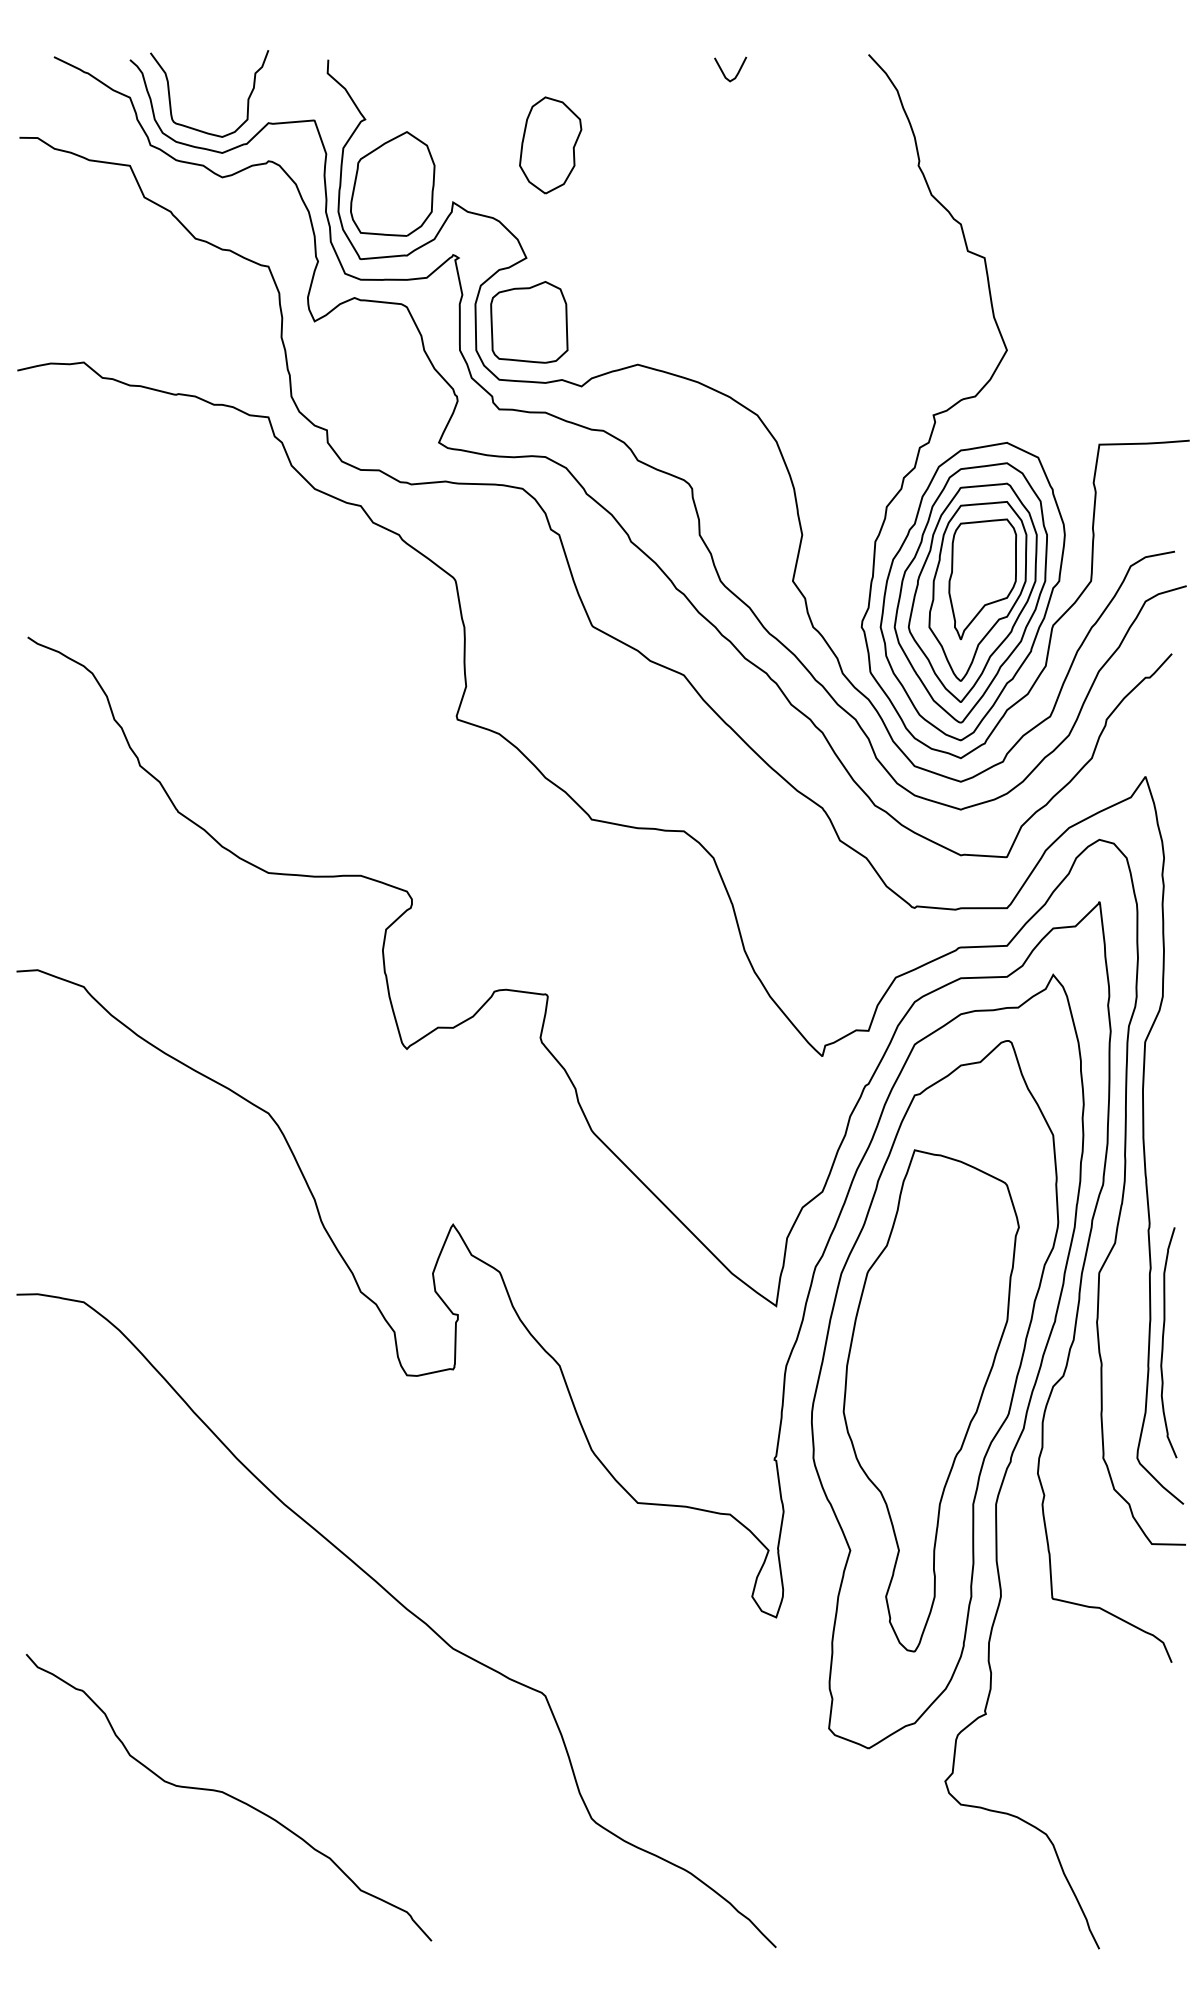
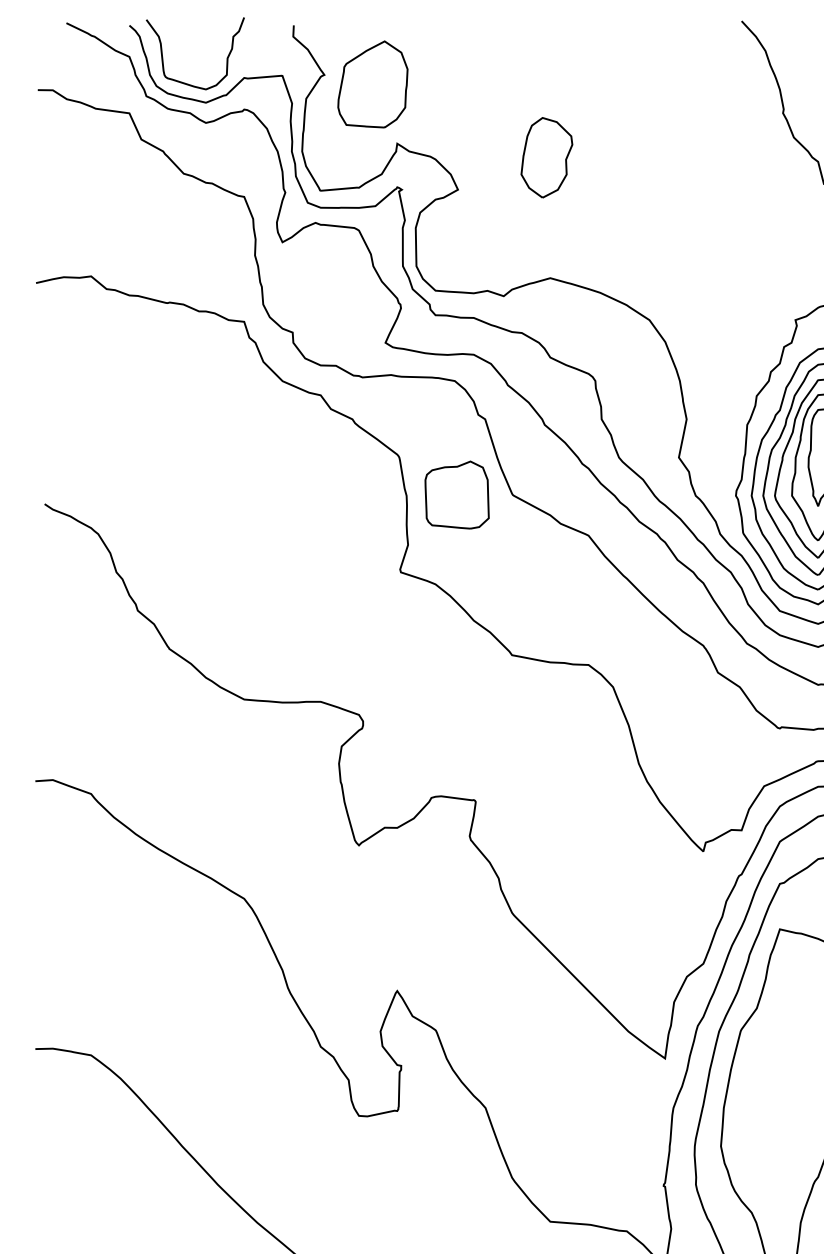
curve: (724, 73) -> (622, 36), removed
part: (550, 145) -> (546, 157), moved
part: (392, 183) -> (372, 84), moved
part: (529, 322) -> (457, 495), moved

